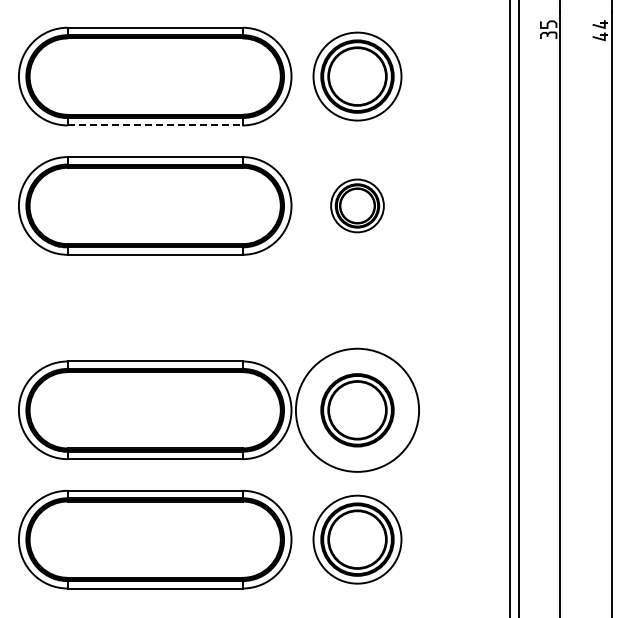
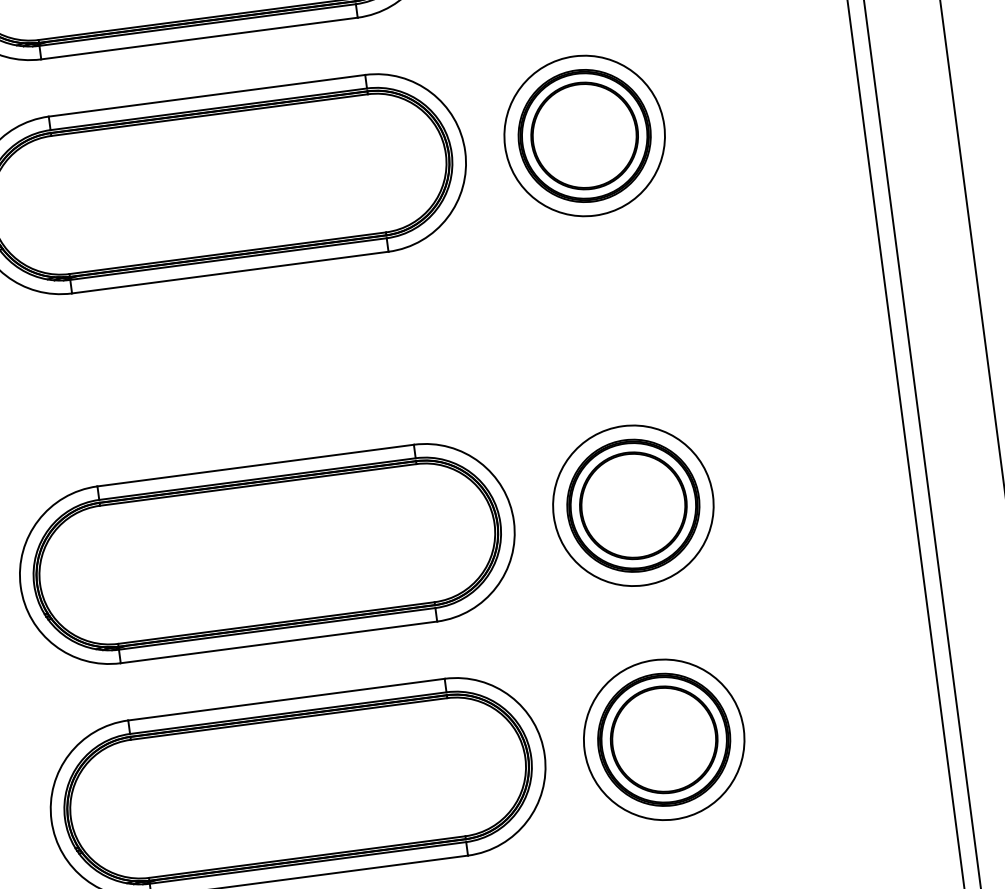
line: (155, 125) -> (199, 38), dashed -> solid
part: (357, 205) -> (584, 135), size x1.67
circle: (357, 410) -> (633, 506), size x0.71

